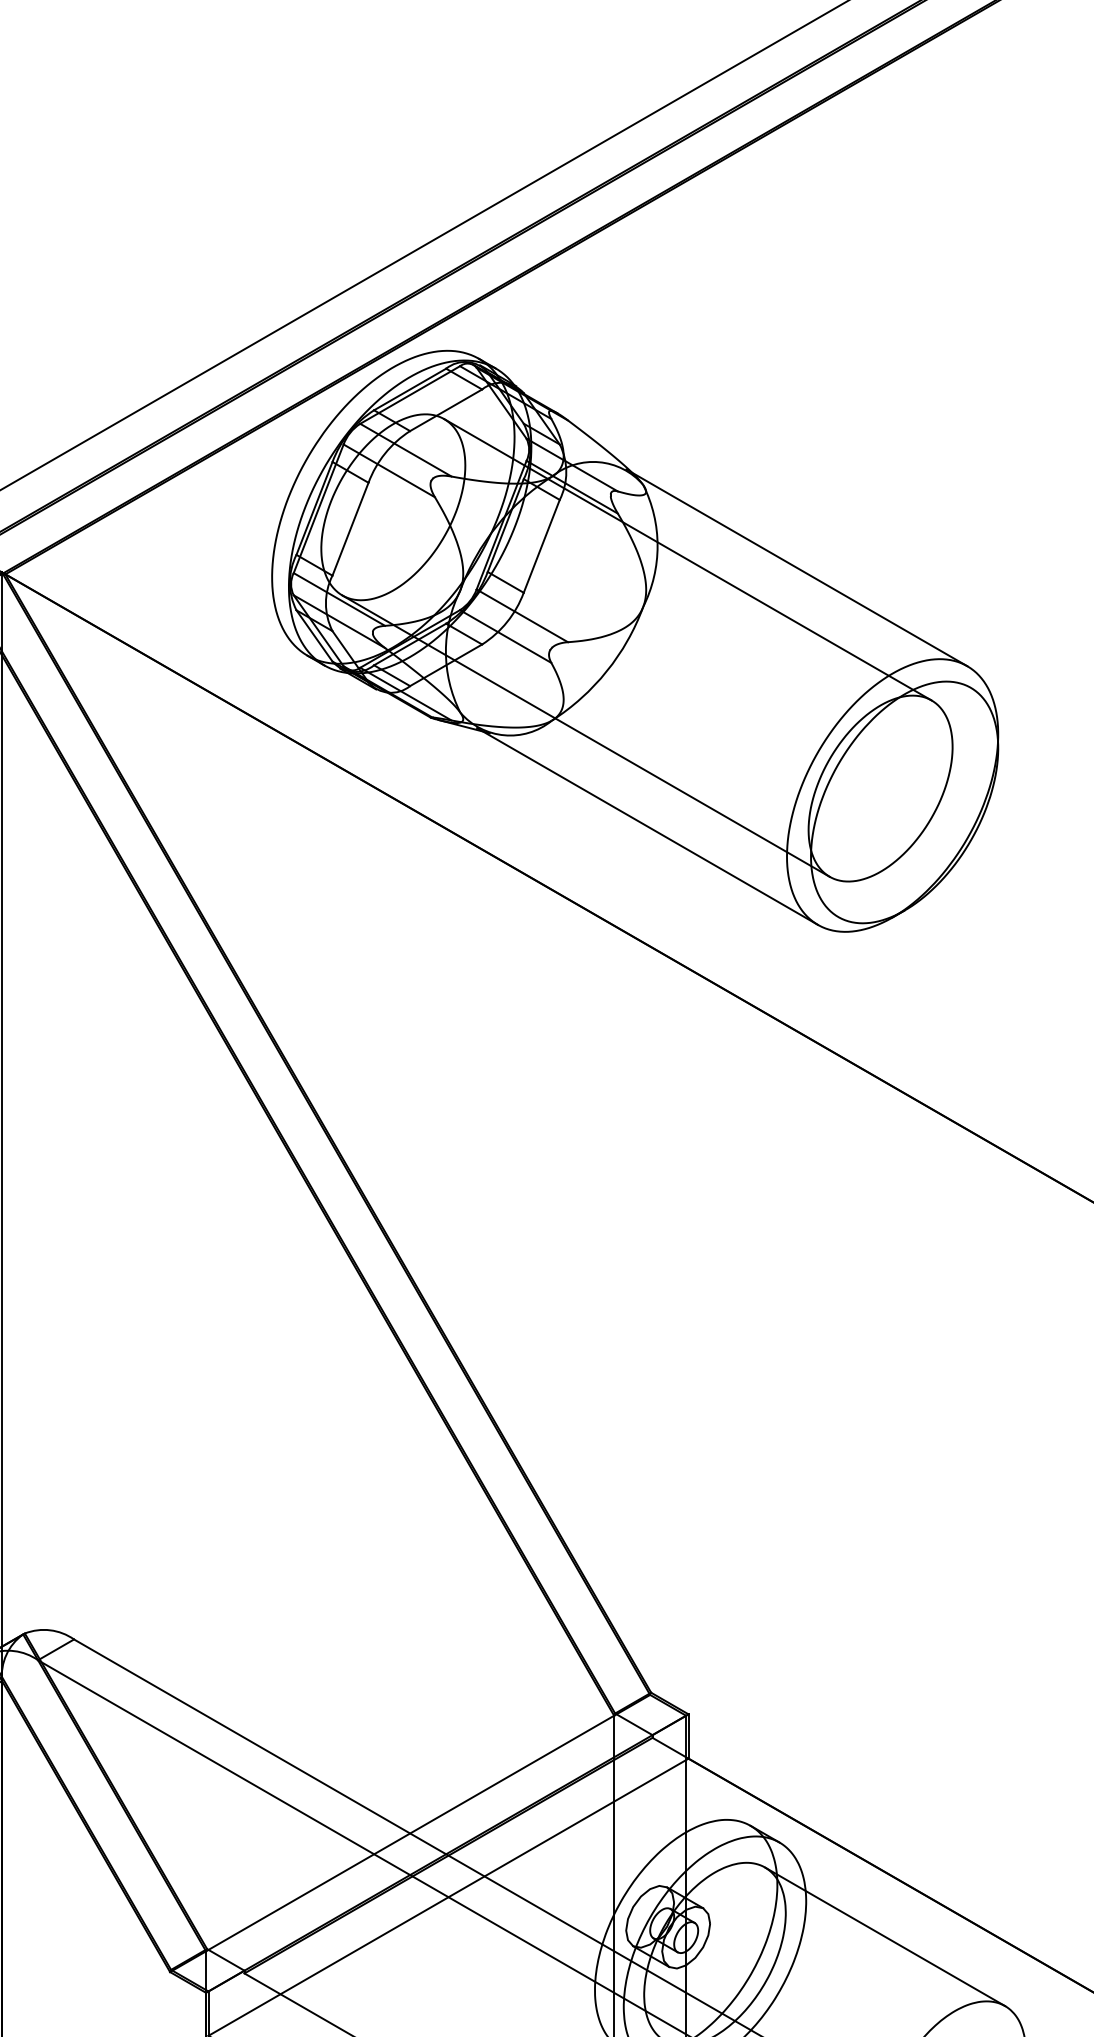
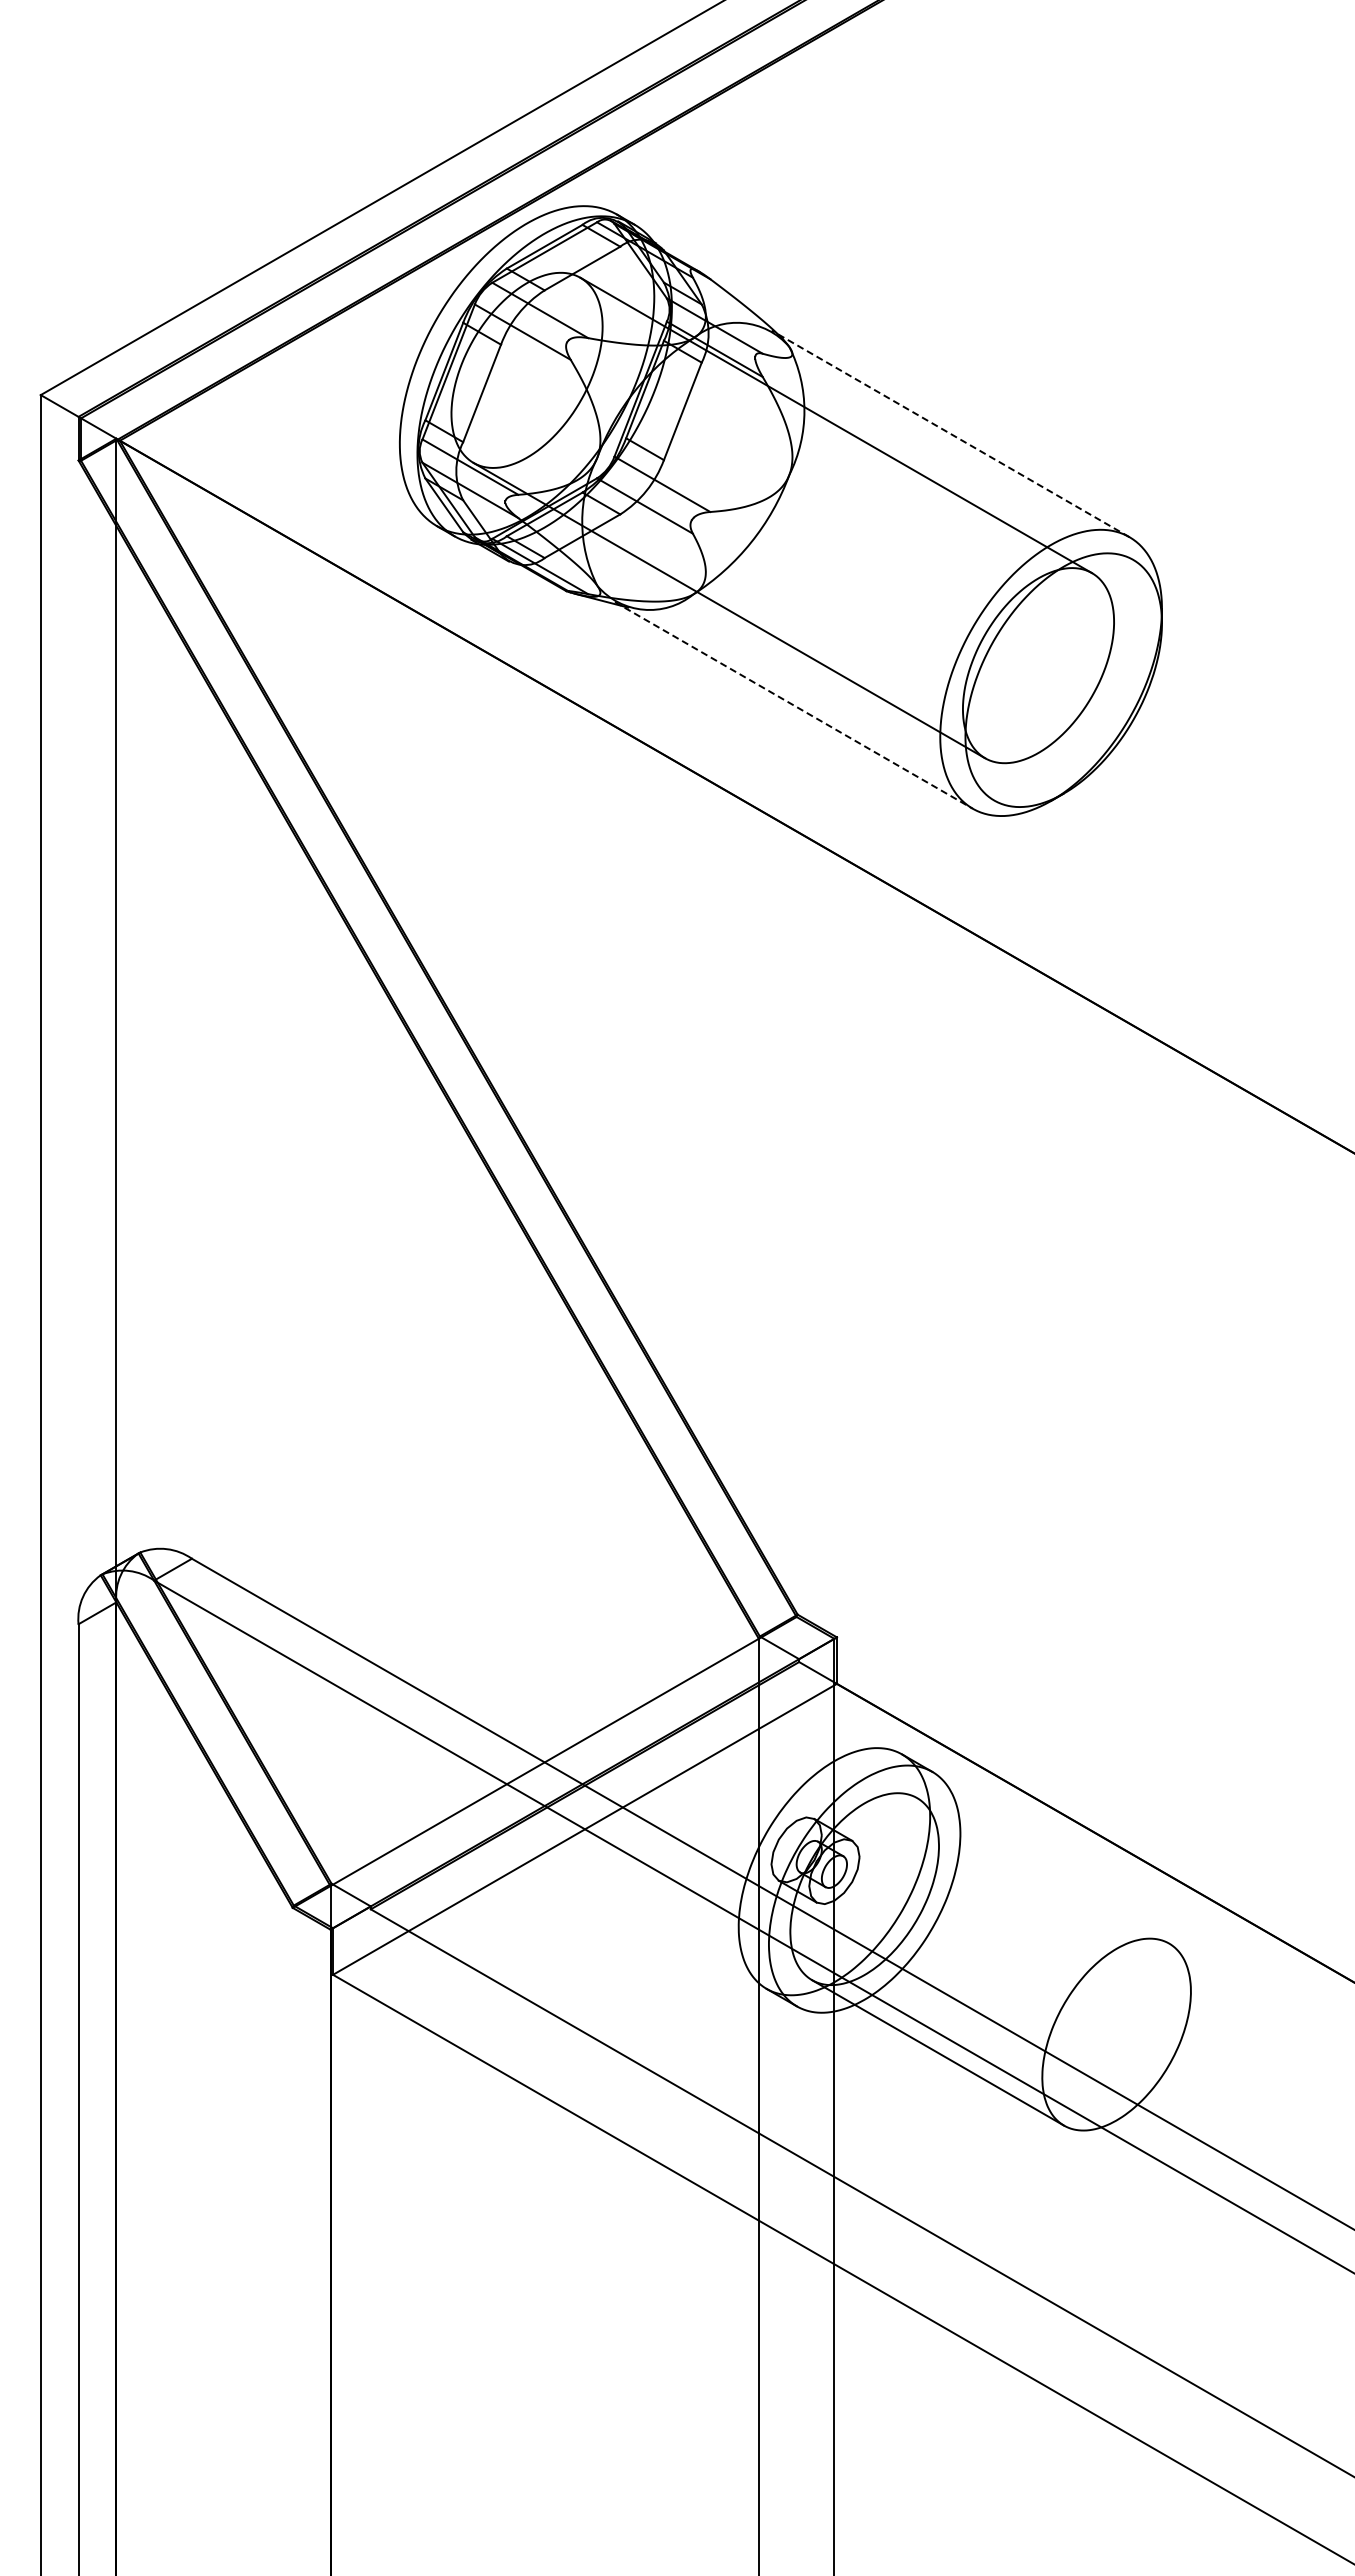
line: (796, 567) -> (950, 433), solid -> dashed
line: (647, 826) -> (793, 705), solid -> dashed
line: (885, 1936) -> (1043, 1870), removed

